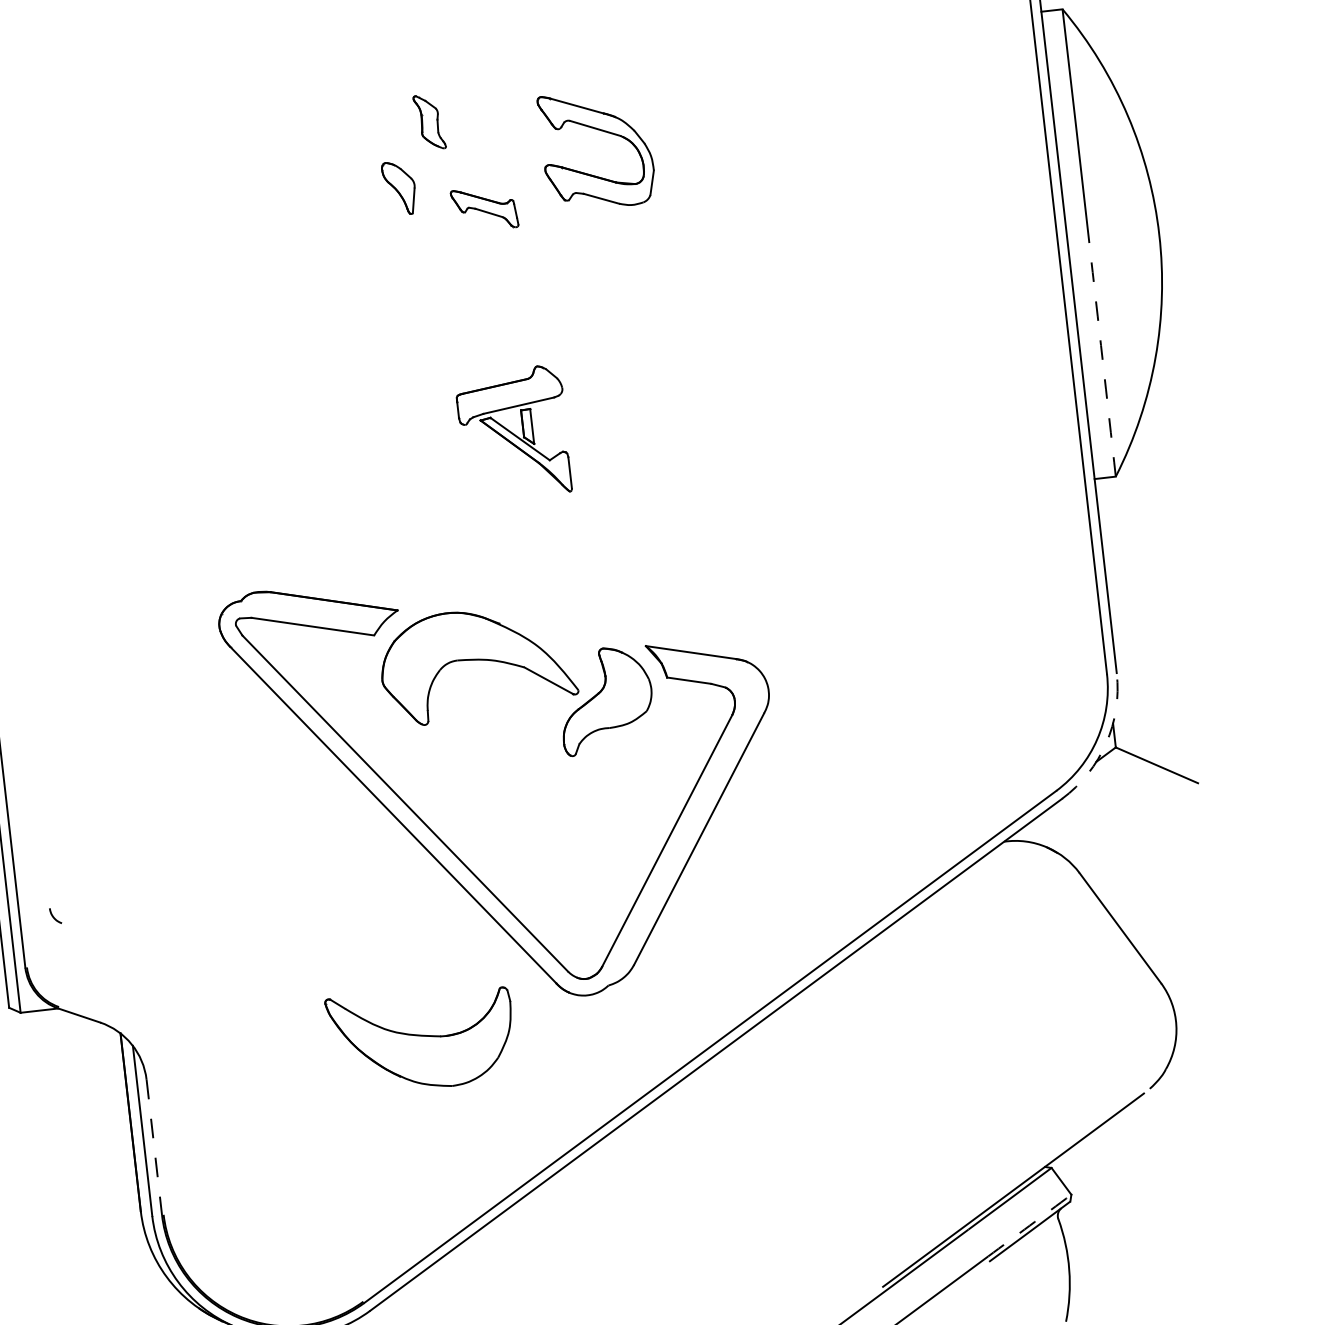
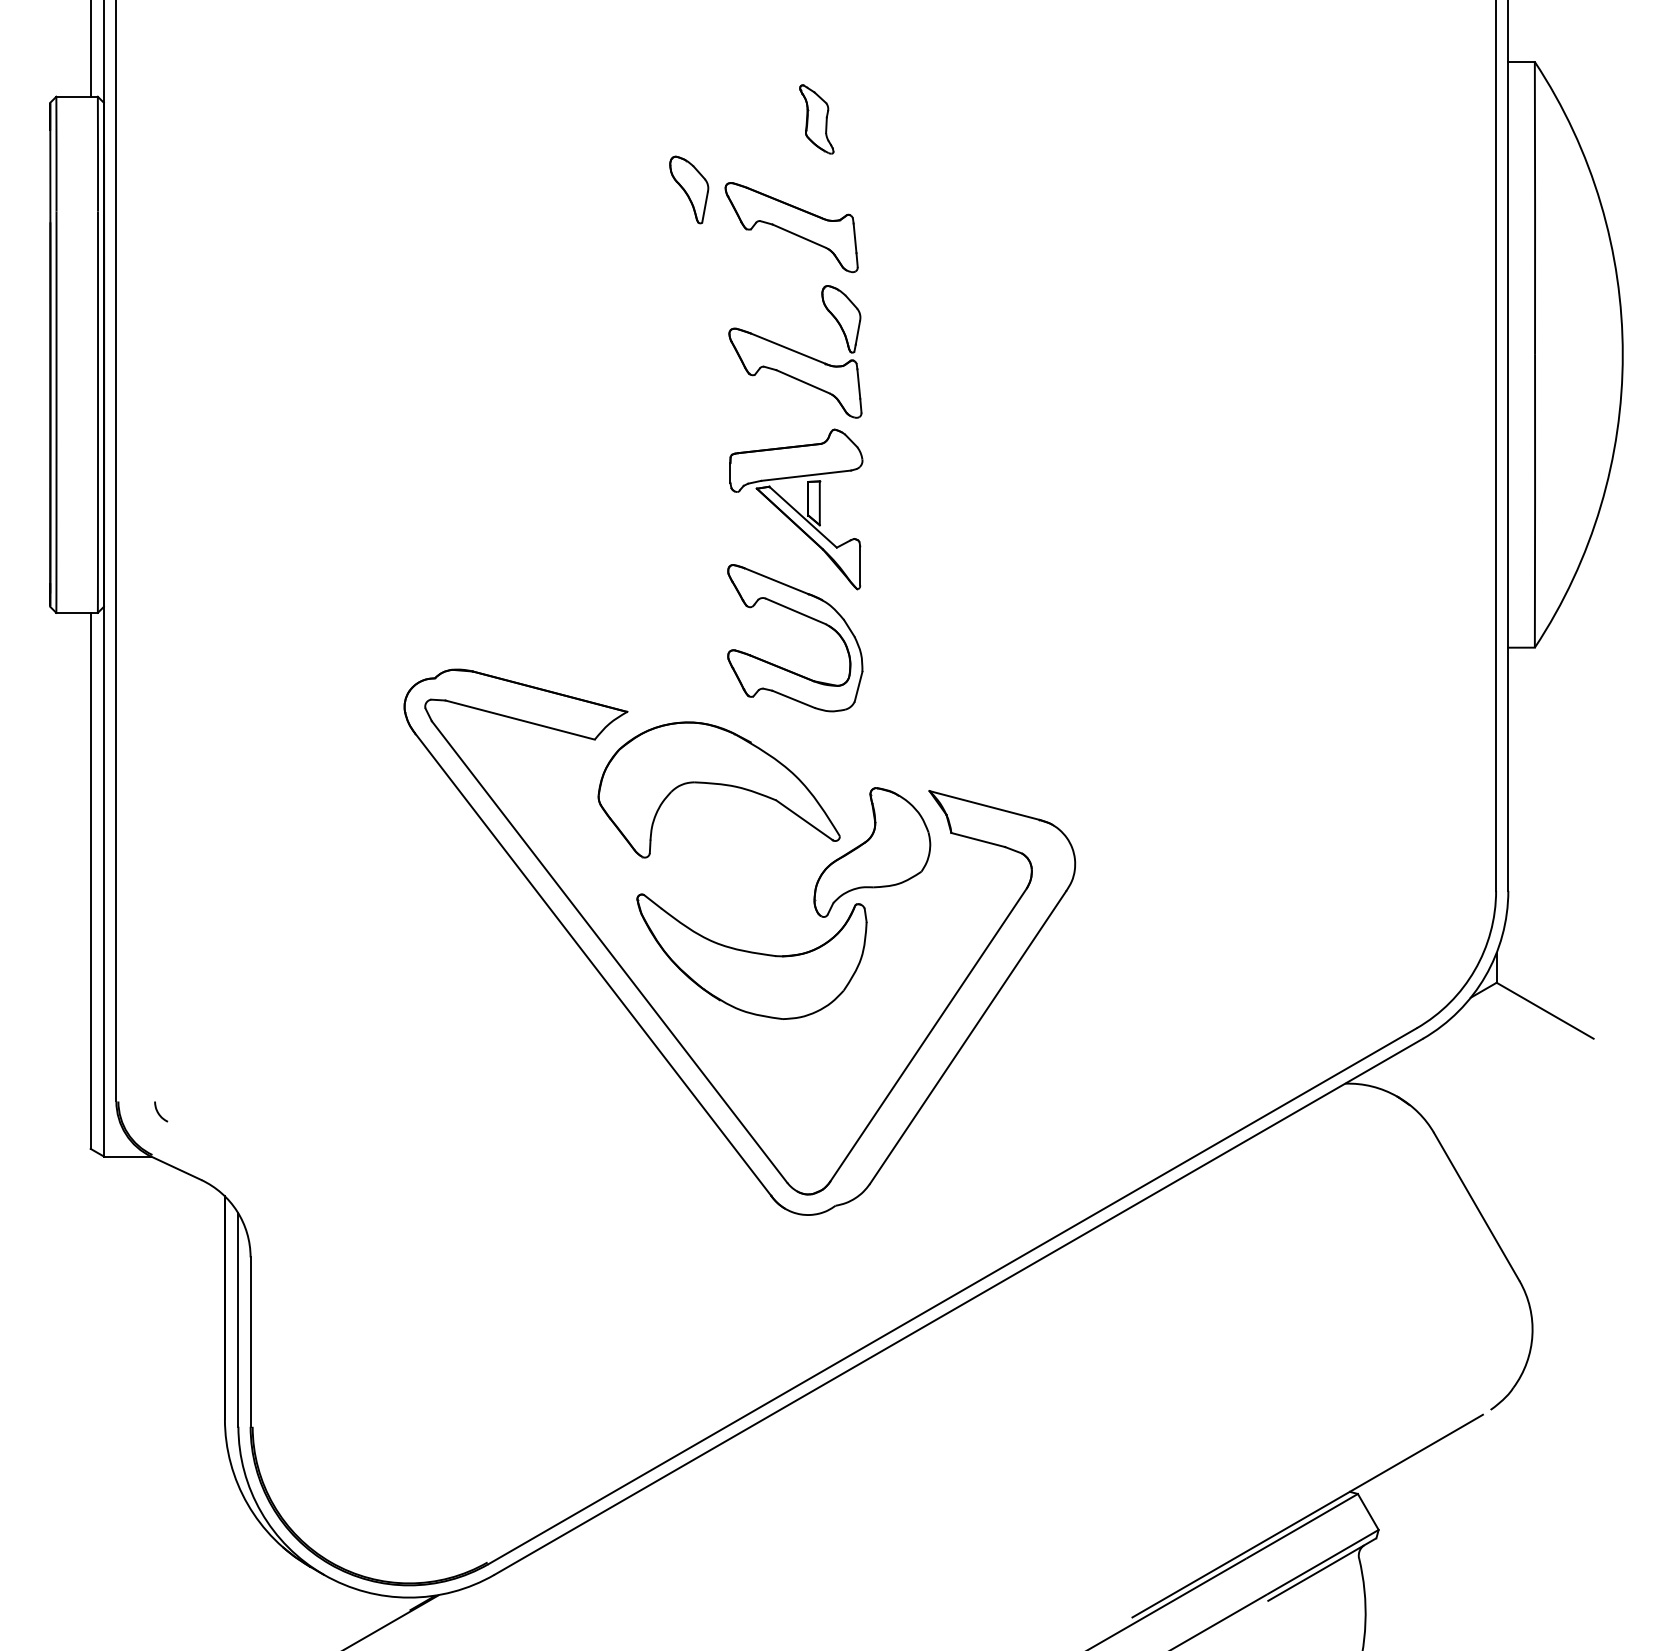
part: (429, 122) -> (816, 119), moved
part: (602, 131) -> (804, 616), moved
part: (484, 208) -> (791, 227), size x1.67
part: (499, 307) -> (795, 351), added
arc: (1103, 359) -> (1535, 501), dashed -> solid
arc: (1106, 743) -> (1485, 976), dashed -> solid
curve: (54, 917) -> (159, 1113), moved
part: (421, 1038) -> (751, 956), moved
line: (154, 1147) -> (250, 1342), dashed -> solid
arc: (1029, 1225) -> (1322, 1562), dashed -> solid

